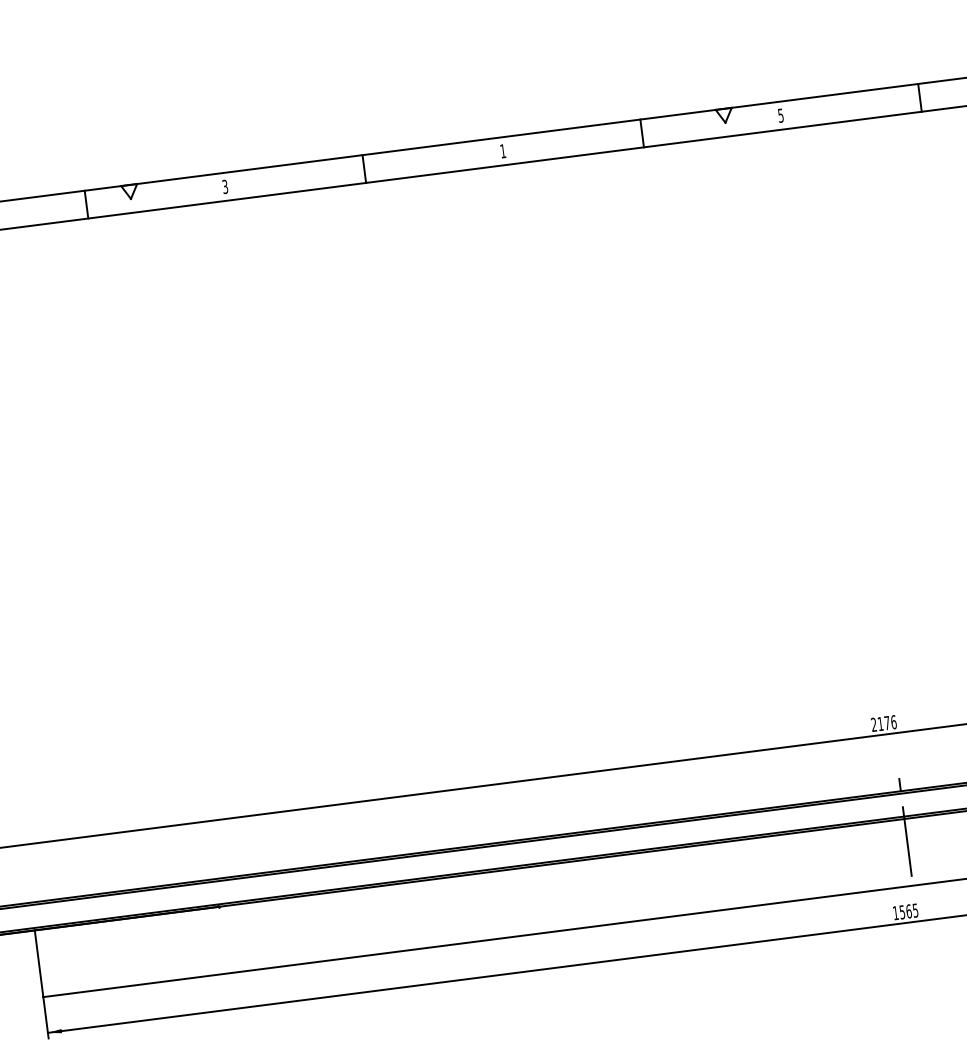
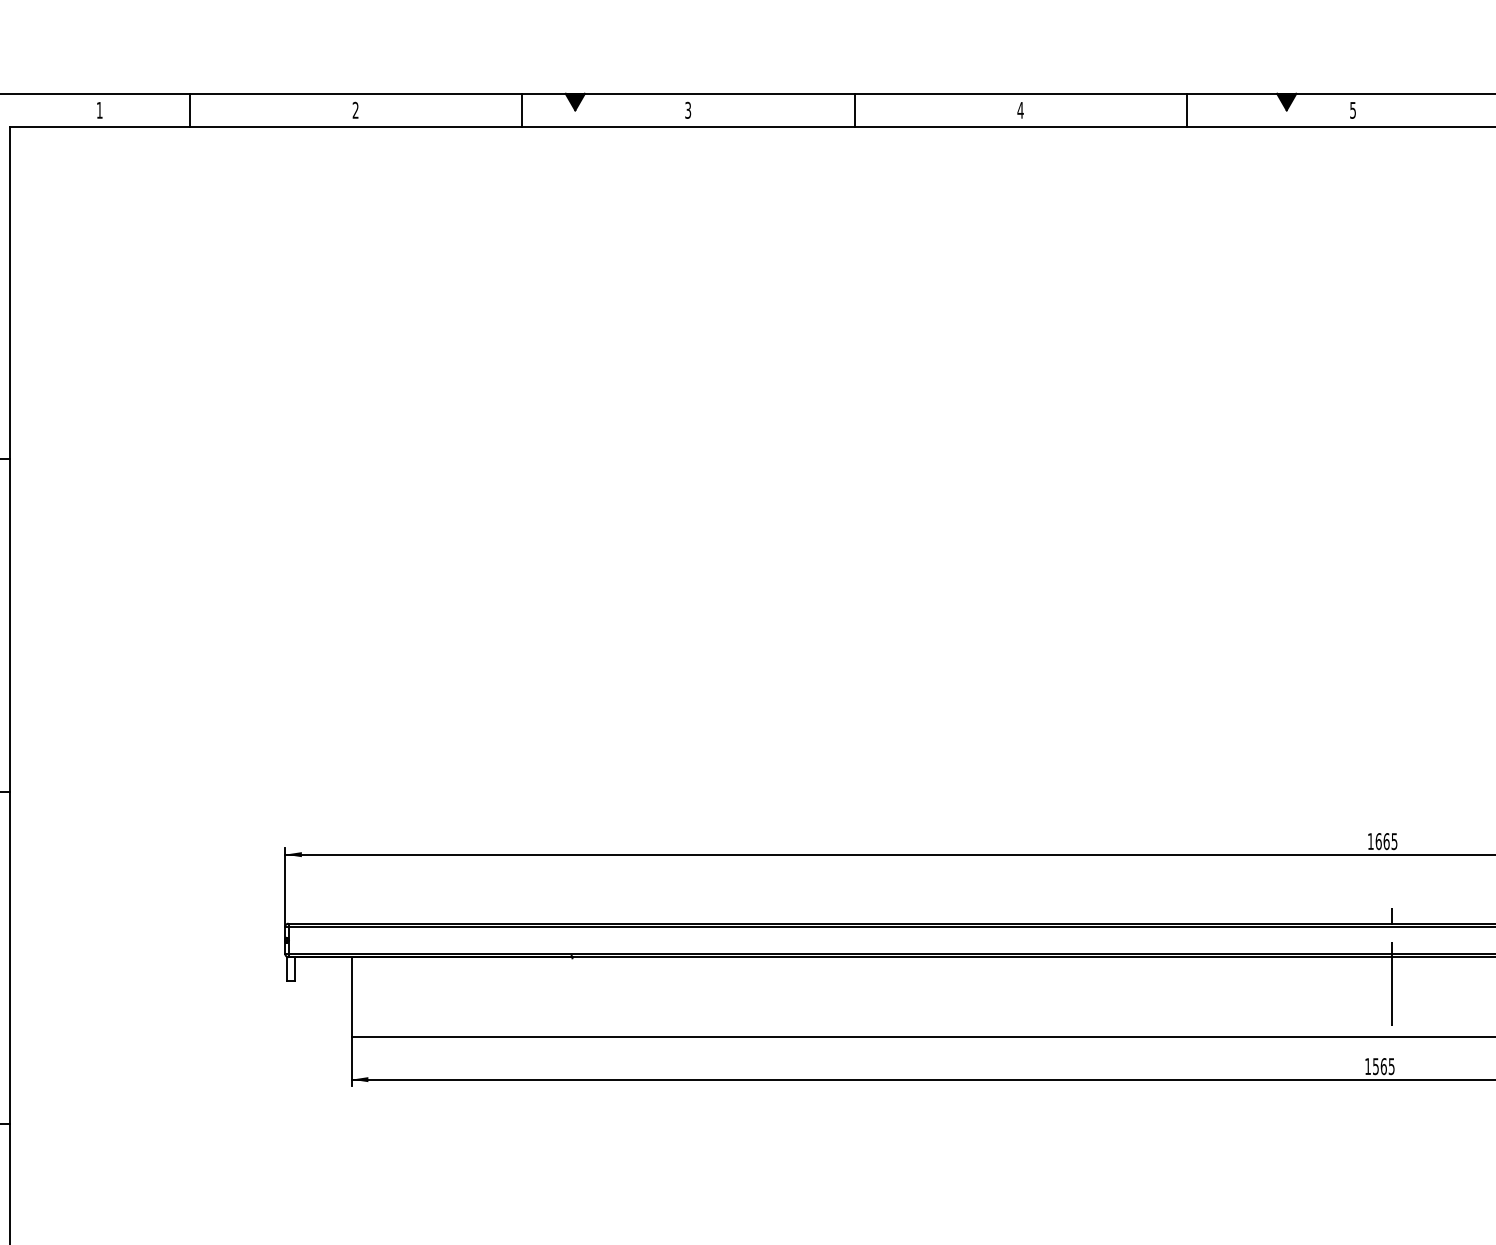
fill: (724, 115) -> (1286, 101), added
text: (503, 151) -> (1020, 110), 1 -> 4
fill: (129, 191) -> (574, 101), added
text: (883, 723) -> (1382, 841), 2176 -> 1665

